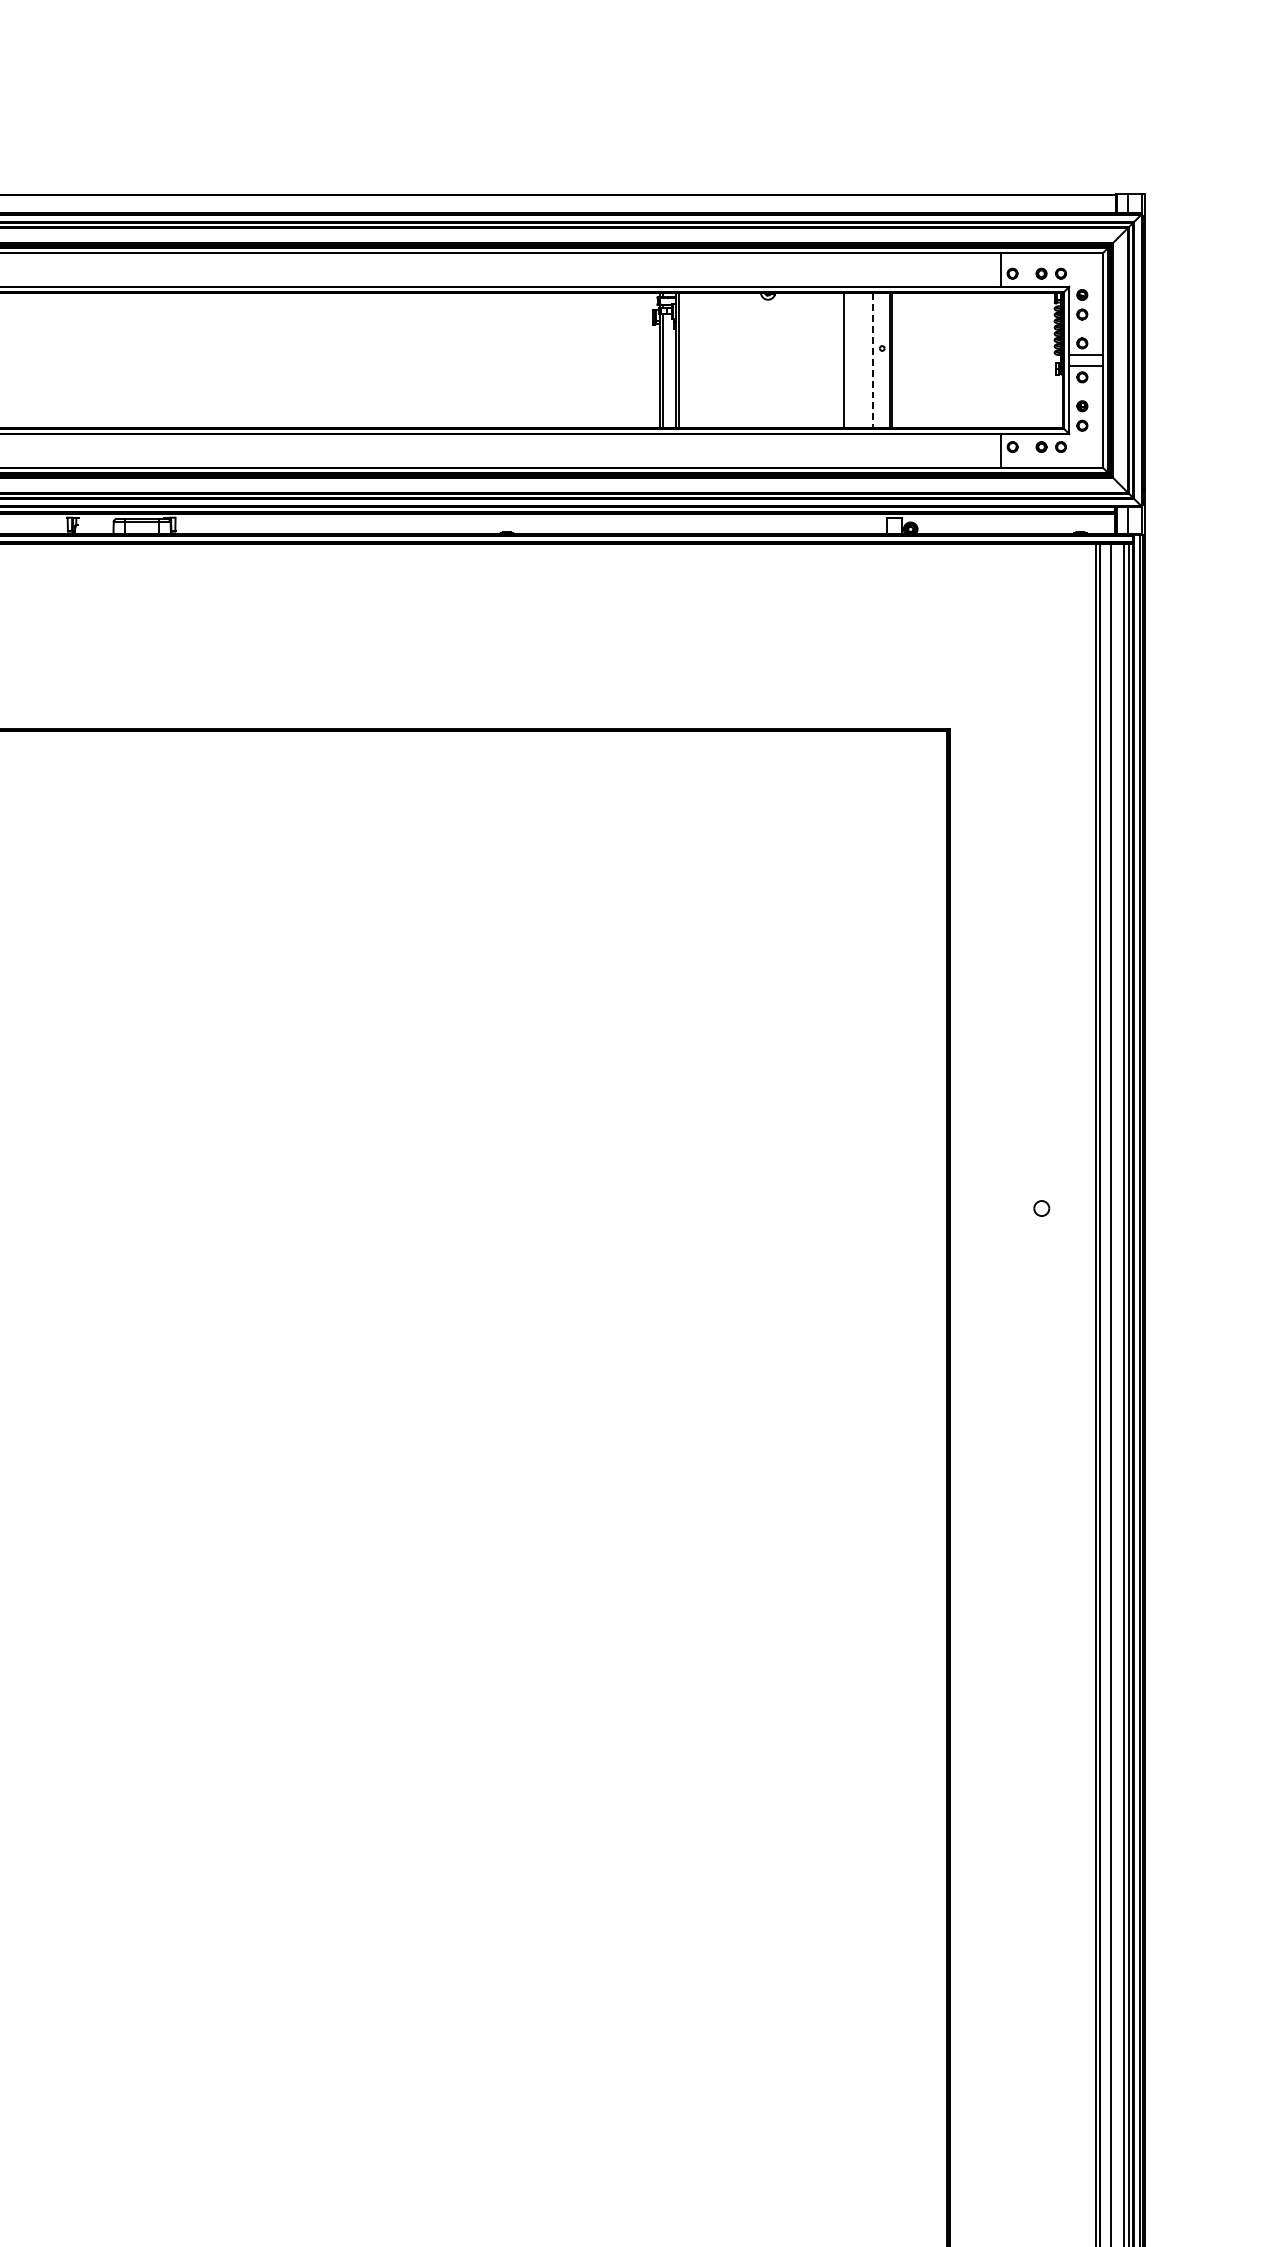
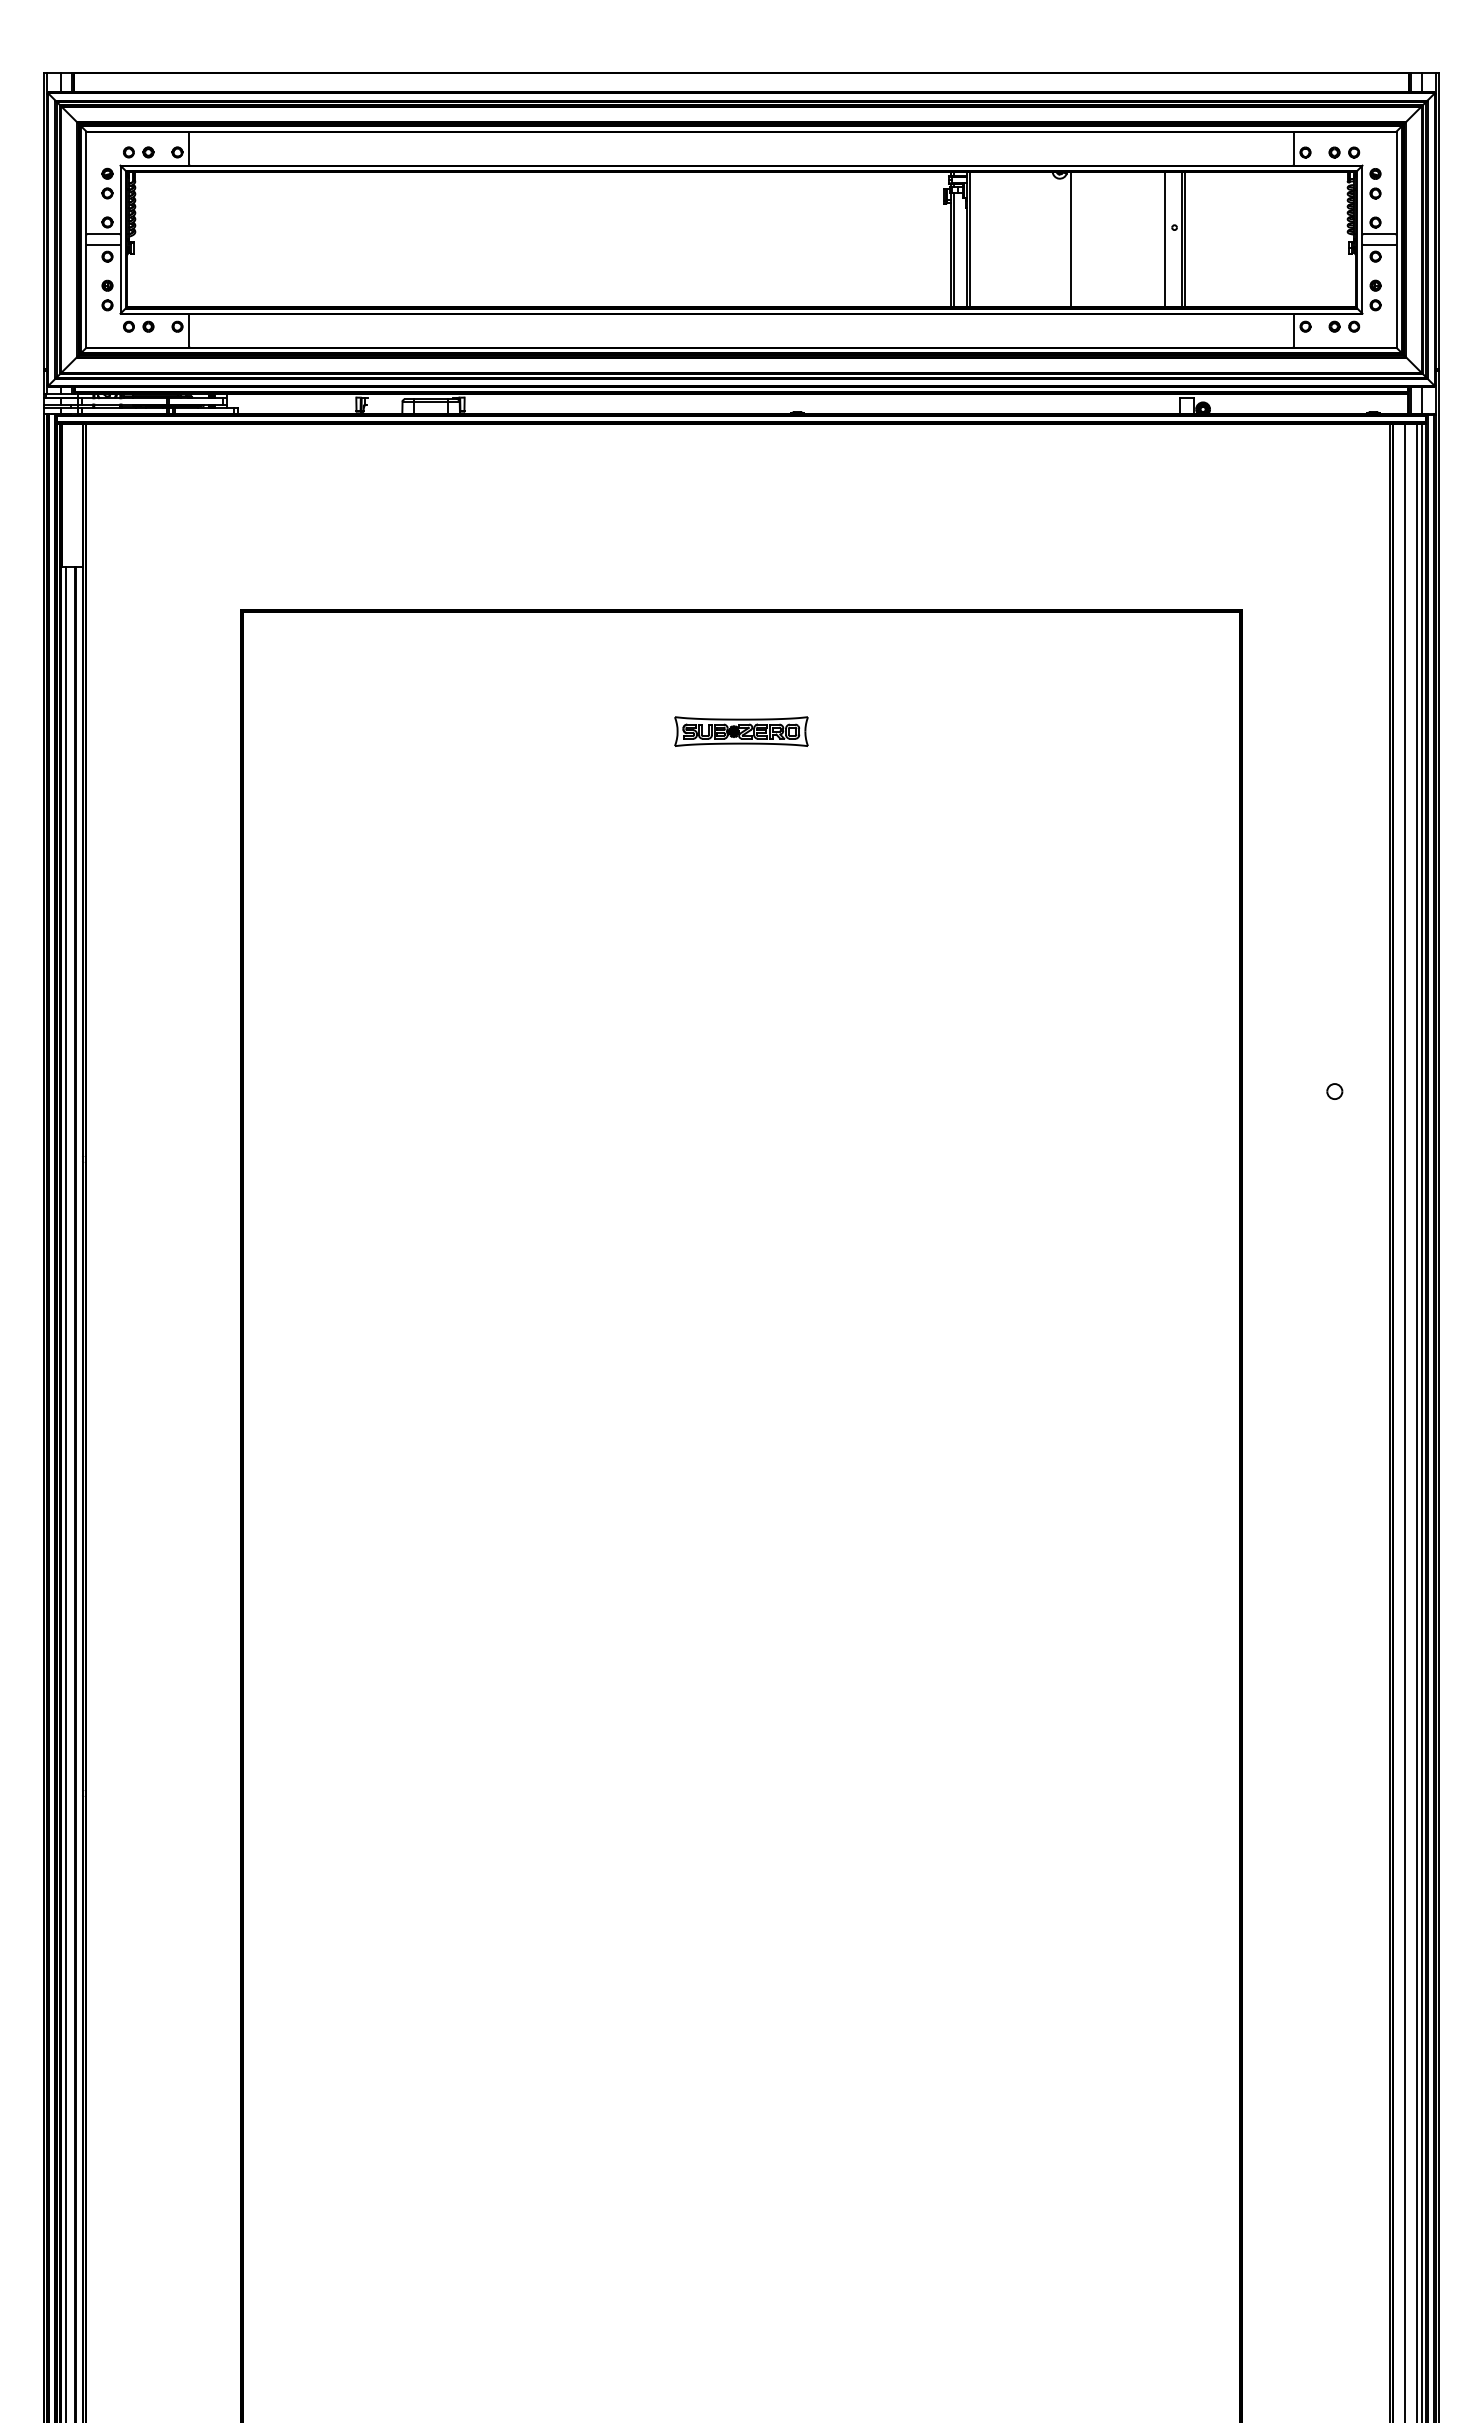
line: (844, 360) -> (1071, 239), moved
line: (873, 360) -> (1165, 239), dashed -> solid
part: (451, 850) -> (741, 731), added

